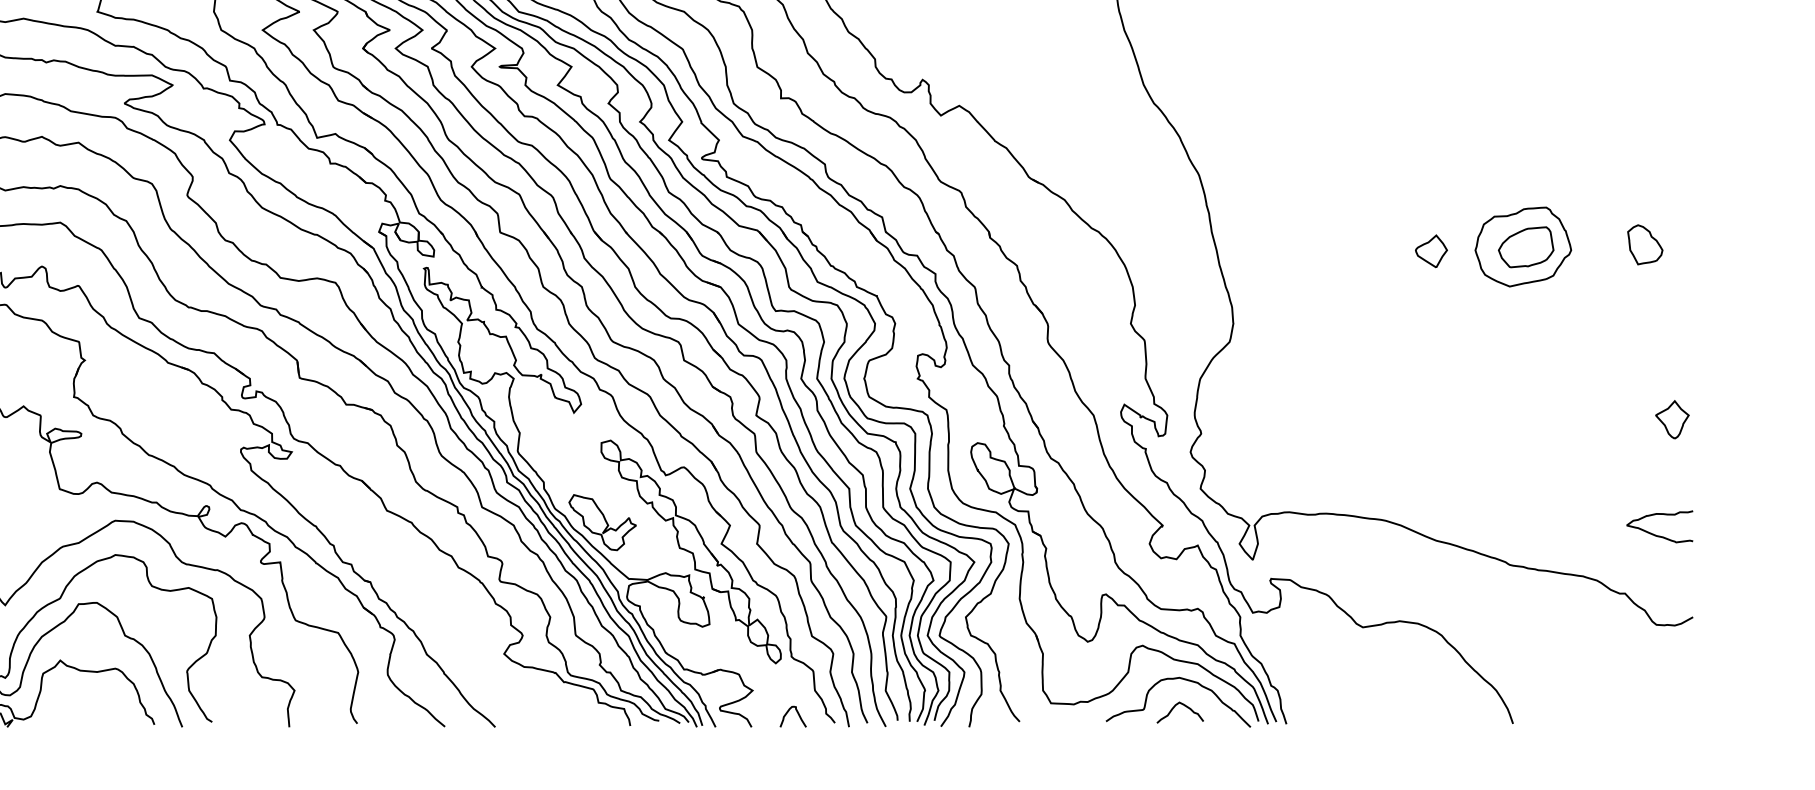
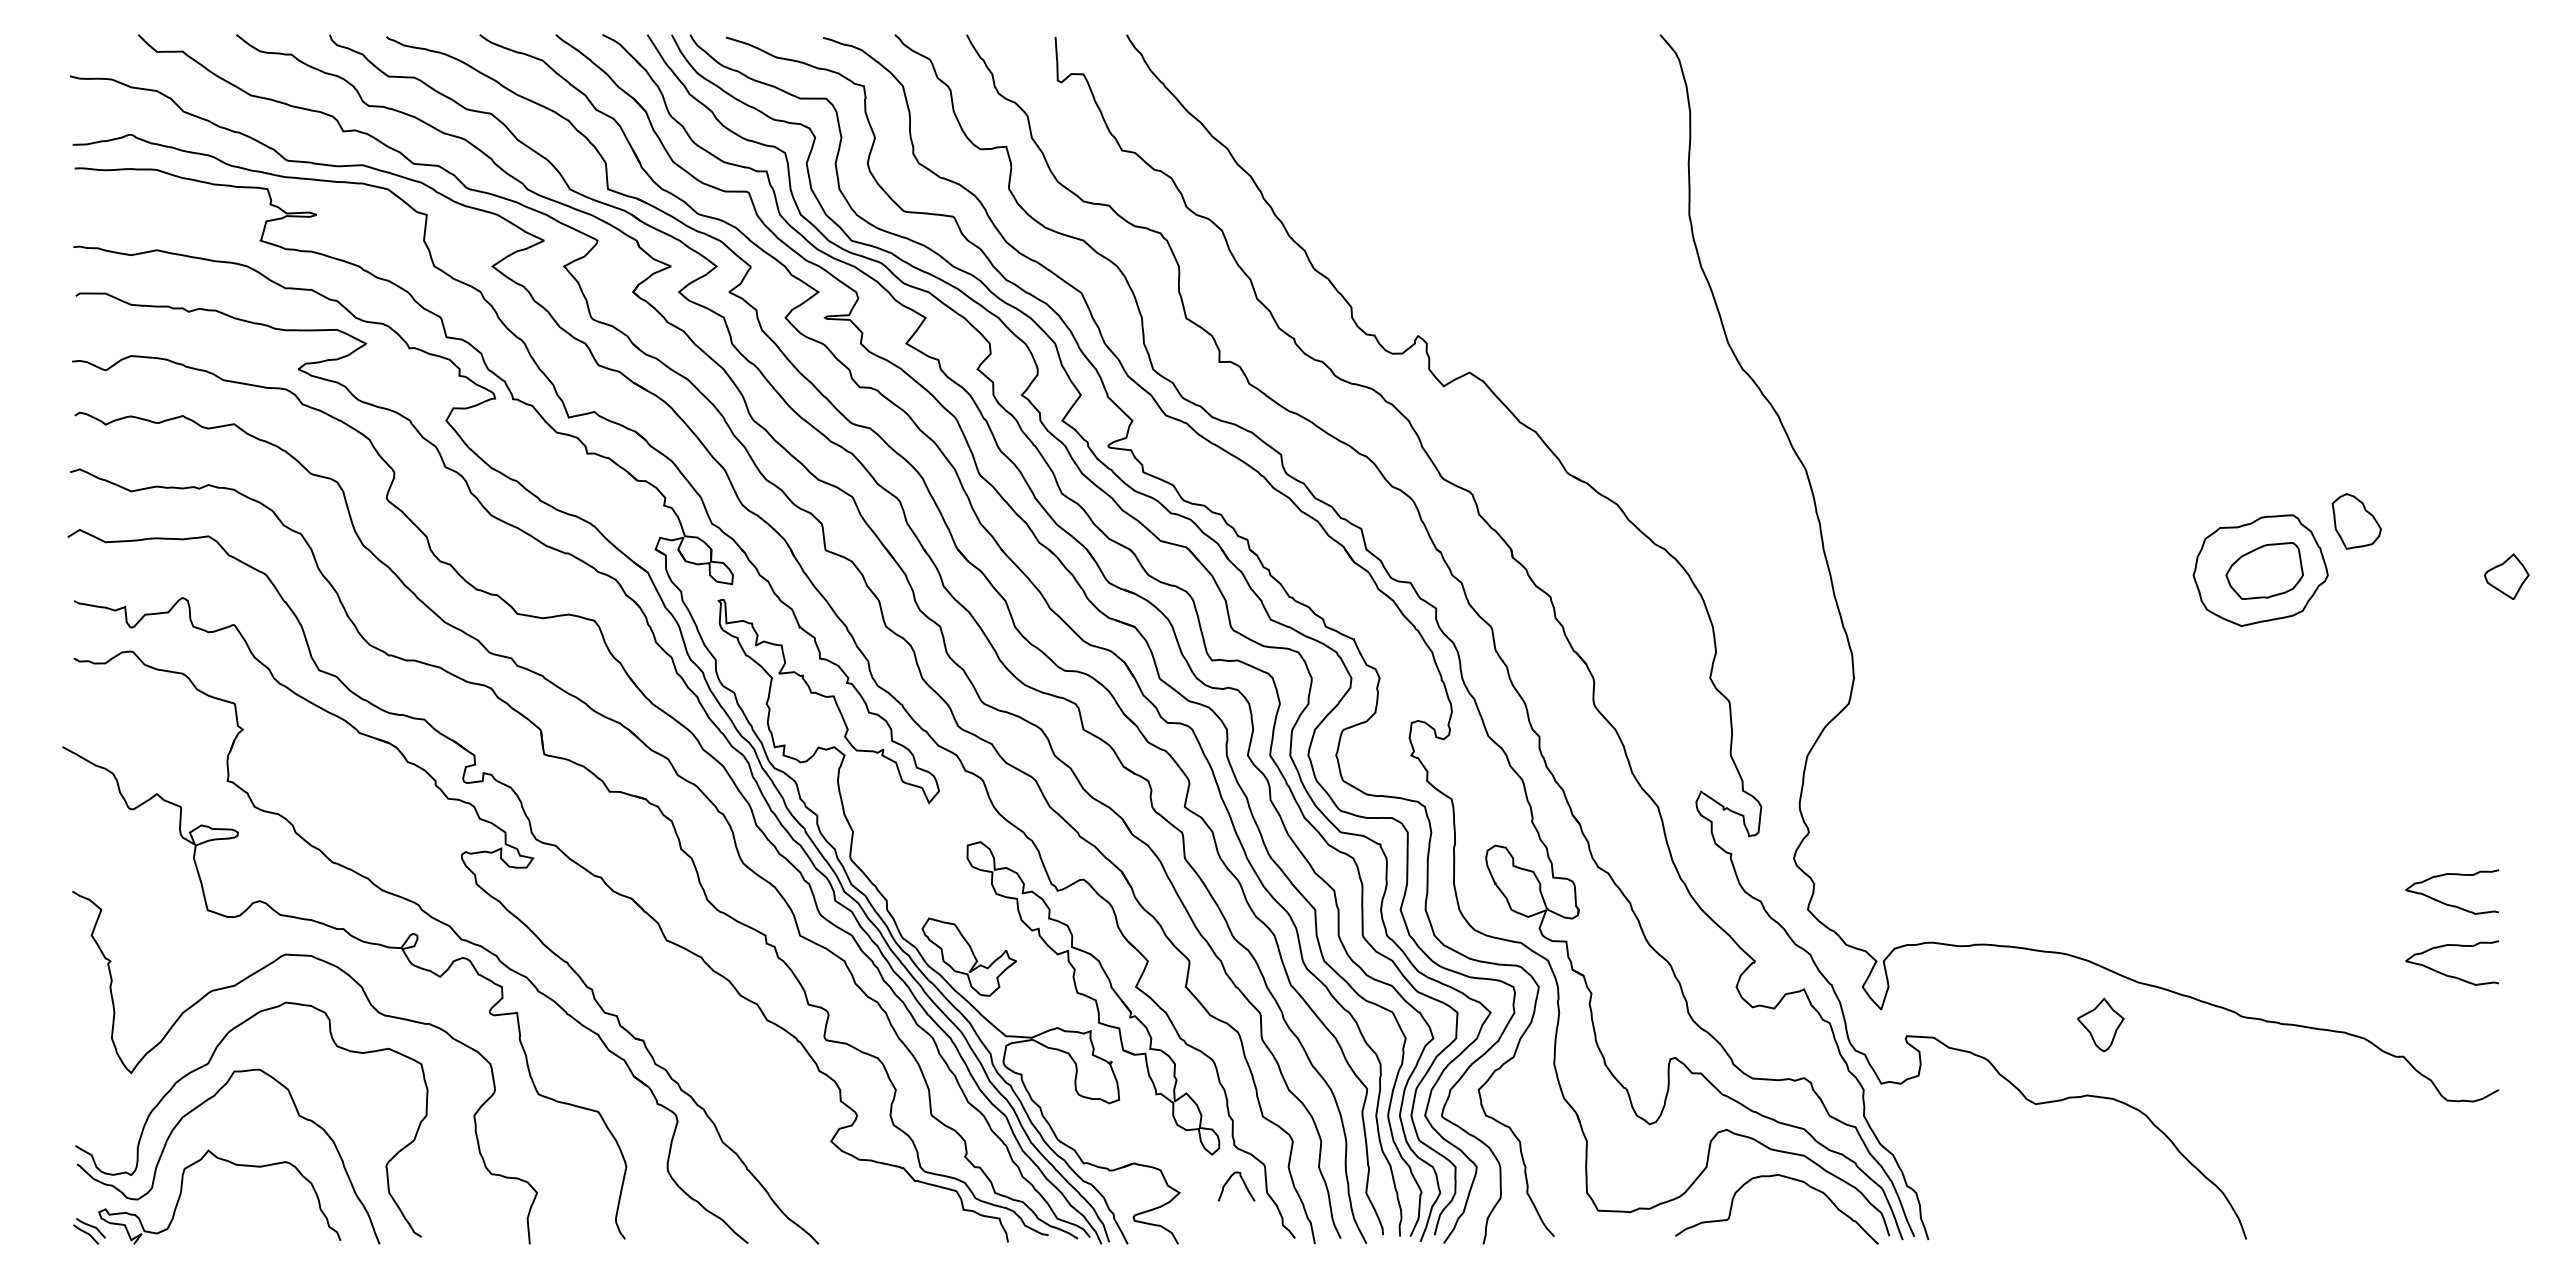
part: (1645, 244) -> (2356, 521), moved
part: (1431, 251) -> (2506, 576), moved
part: (1672, 419) -> (2100, 1024), moved
curve: (1656, 484) -> (2447, 903), added
curve: (1175, 706) -> (1772, 1215), removed
curve: (798, 714) -> (1243, 1183), moved

